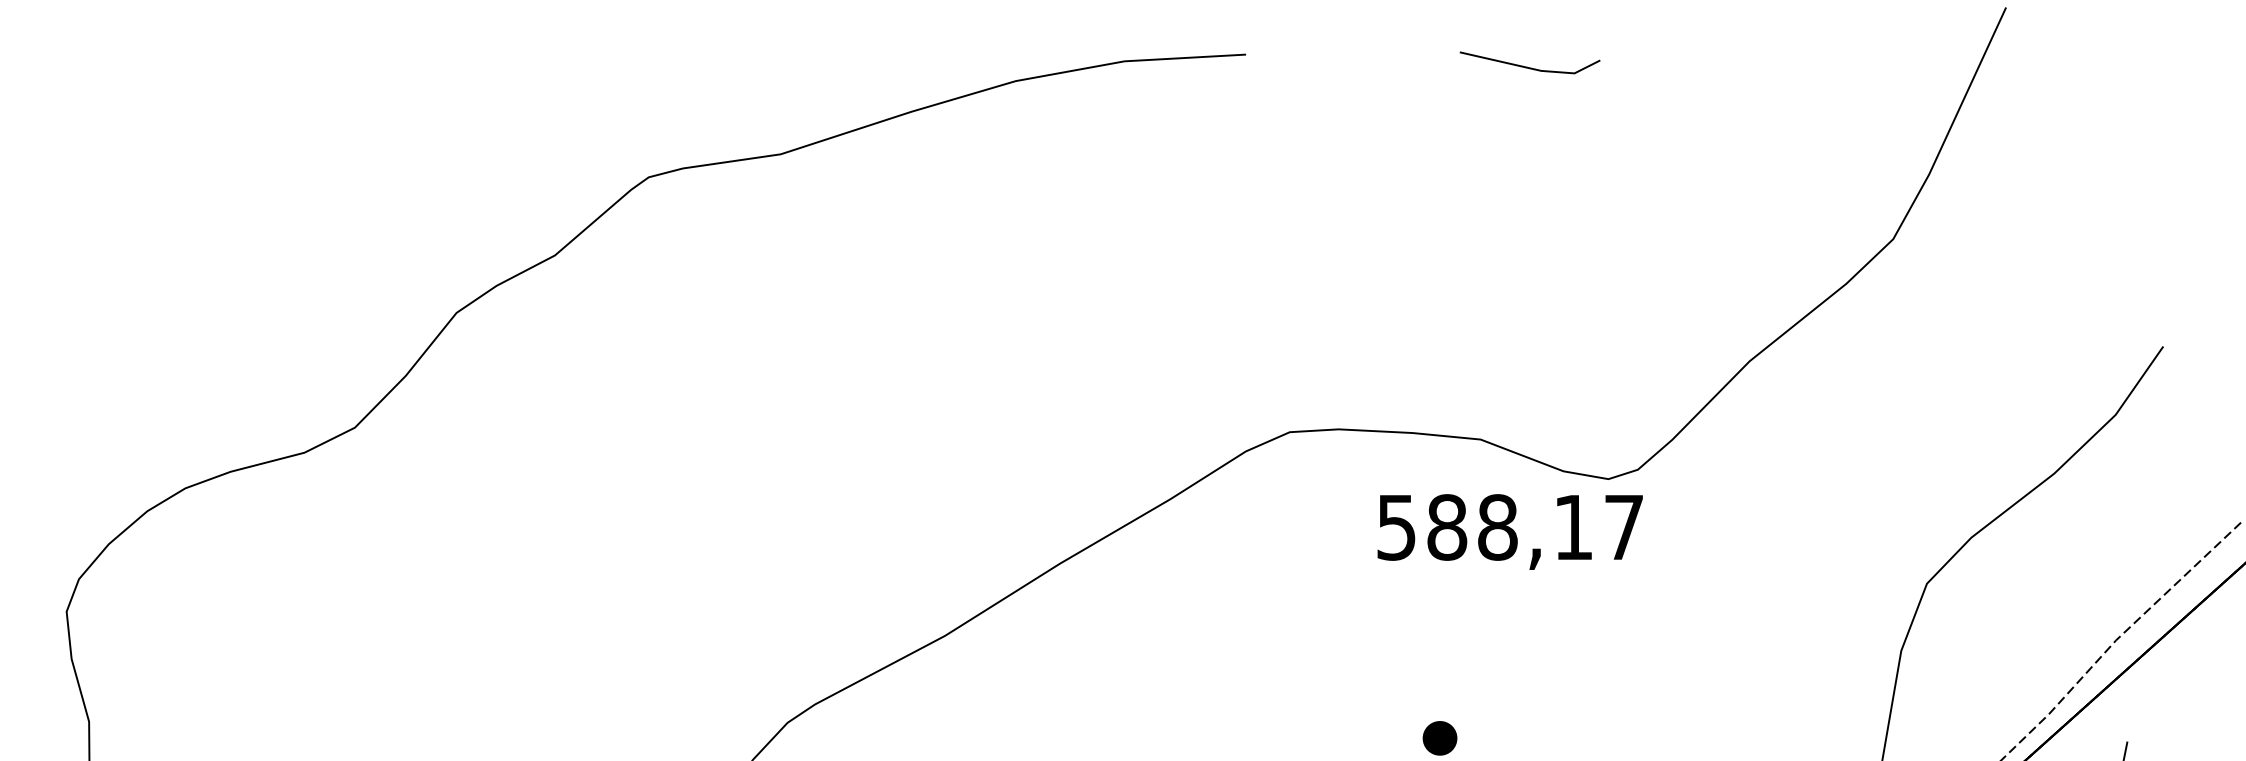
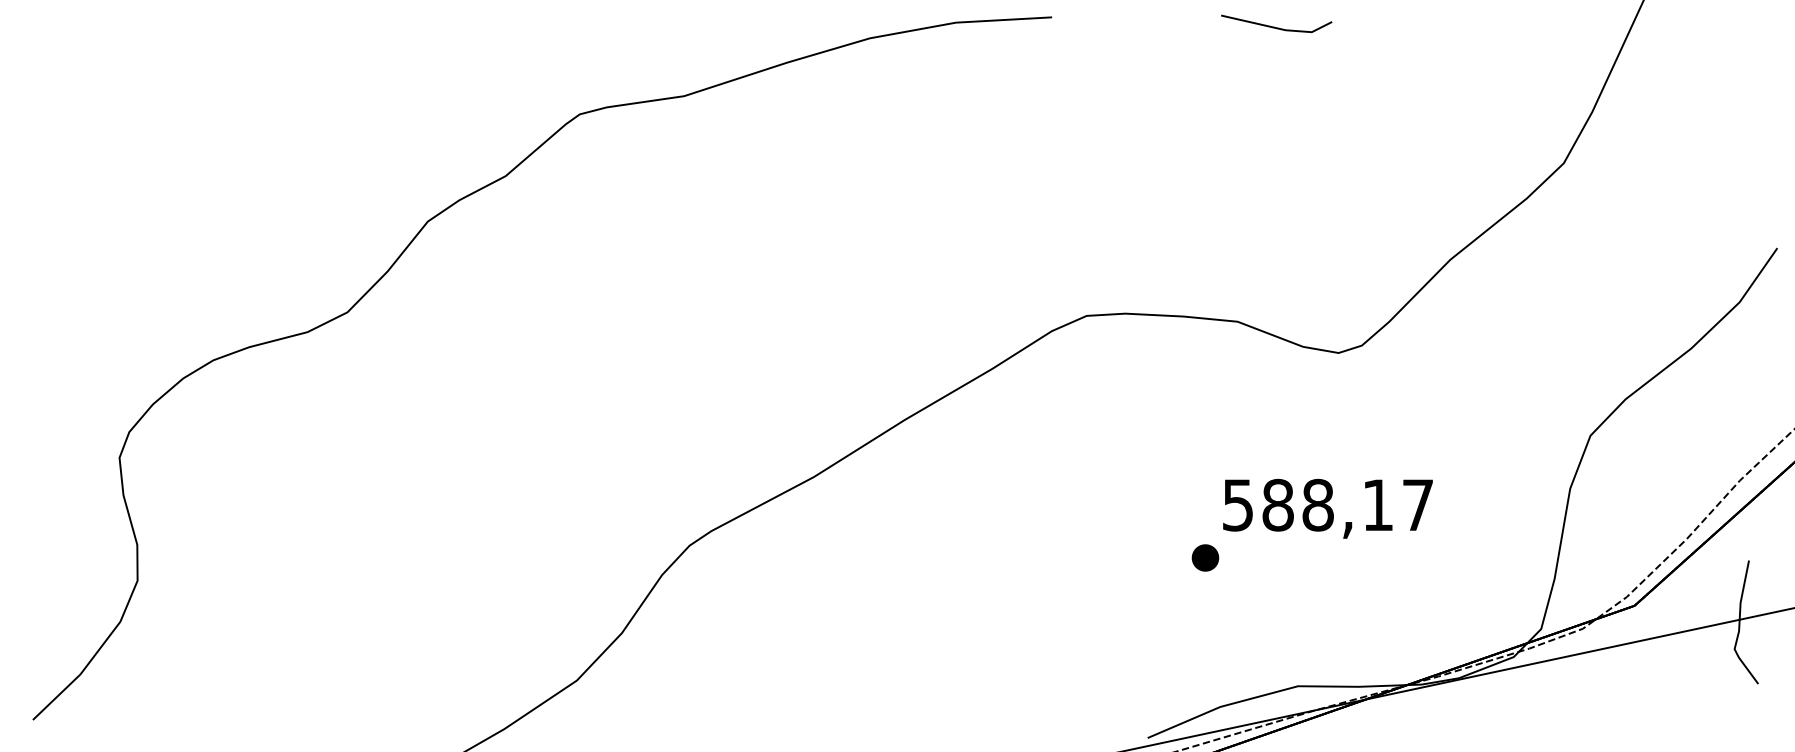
text: (1509, 531) -> (1327, 508), moved

